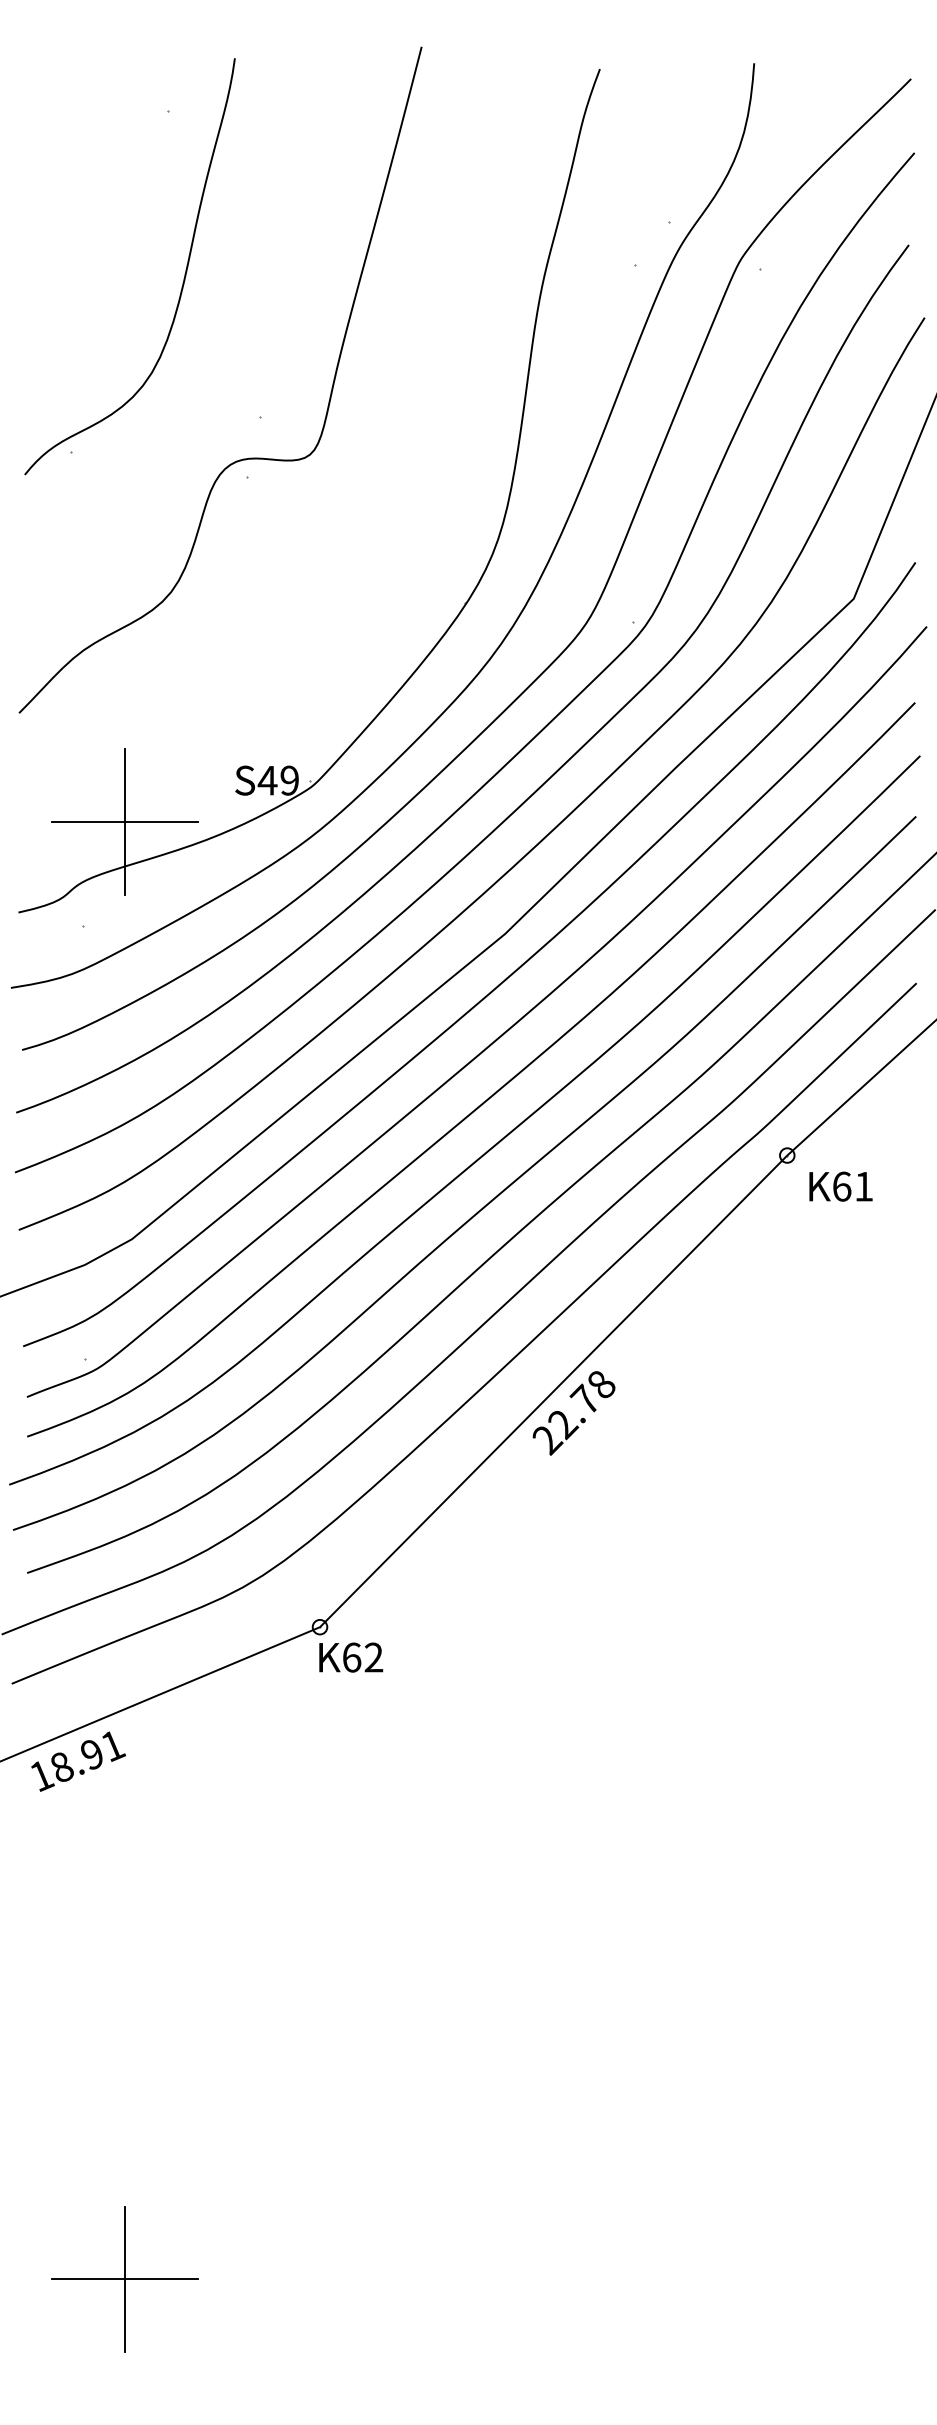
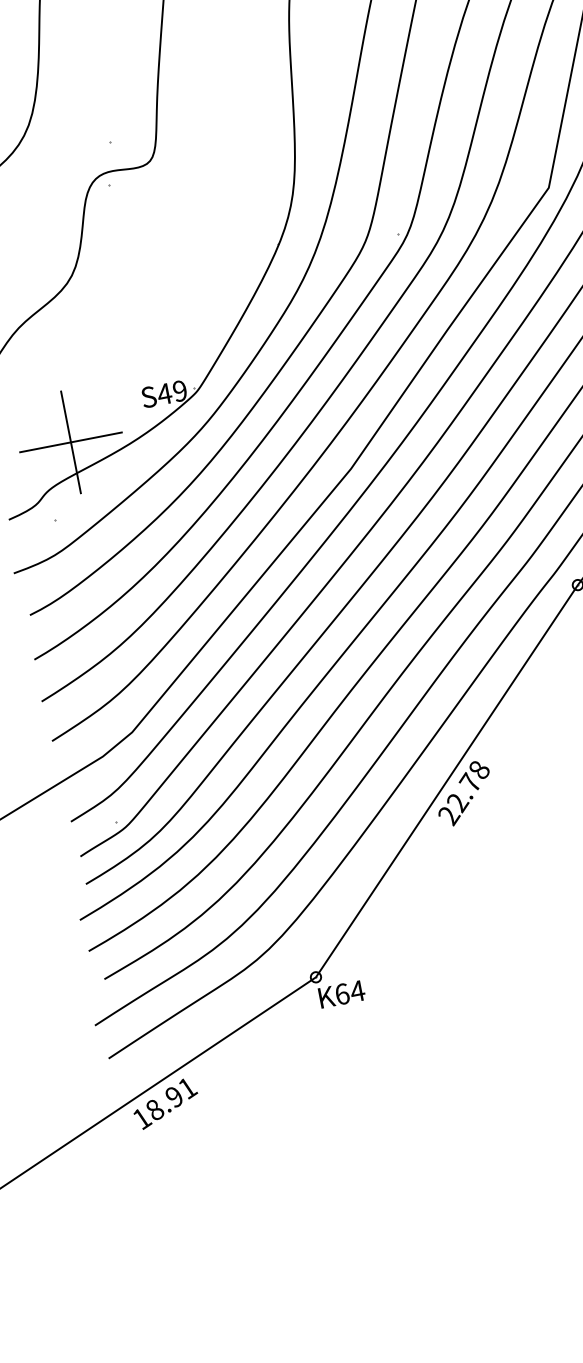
text: (373, 1657) -> (357, 991), 62 -> 64

